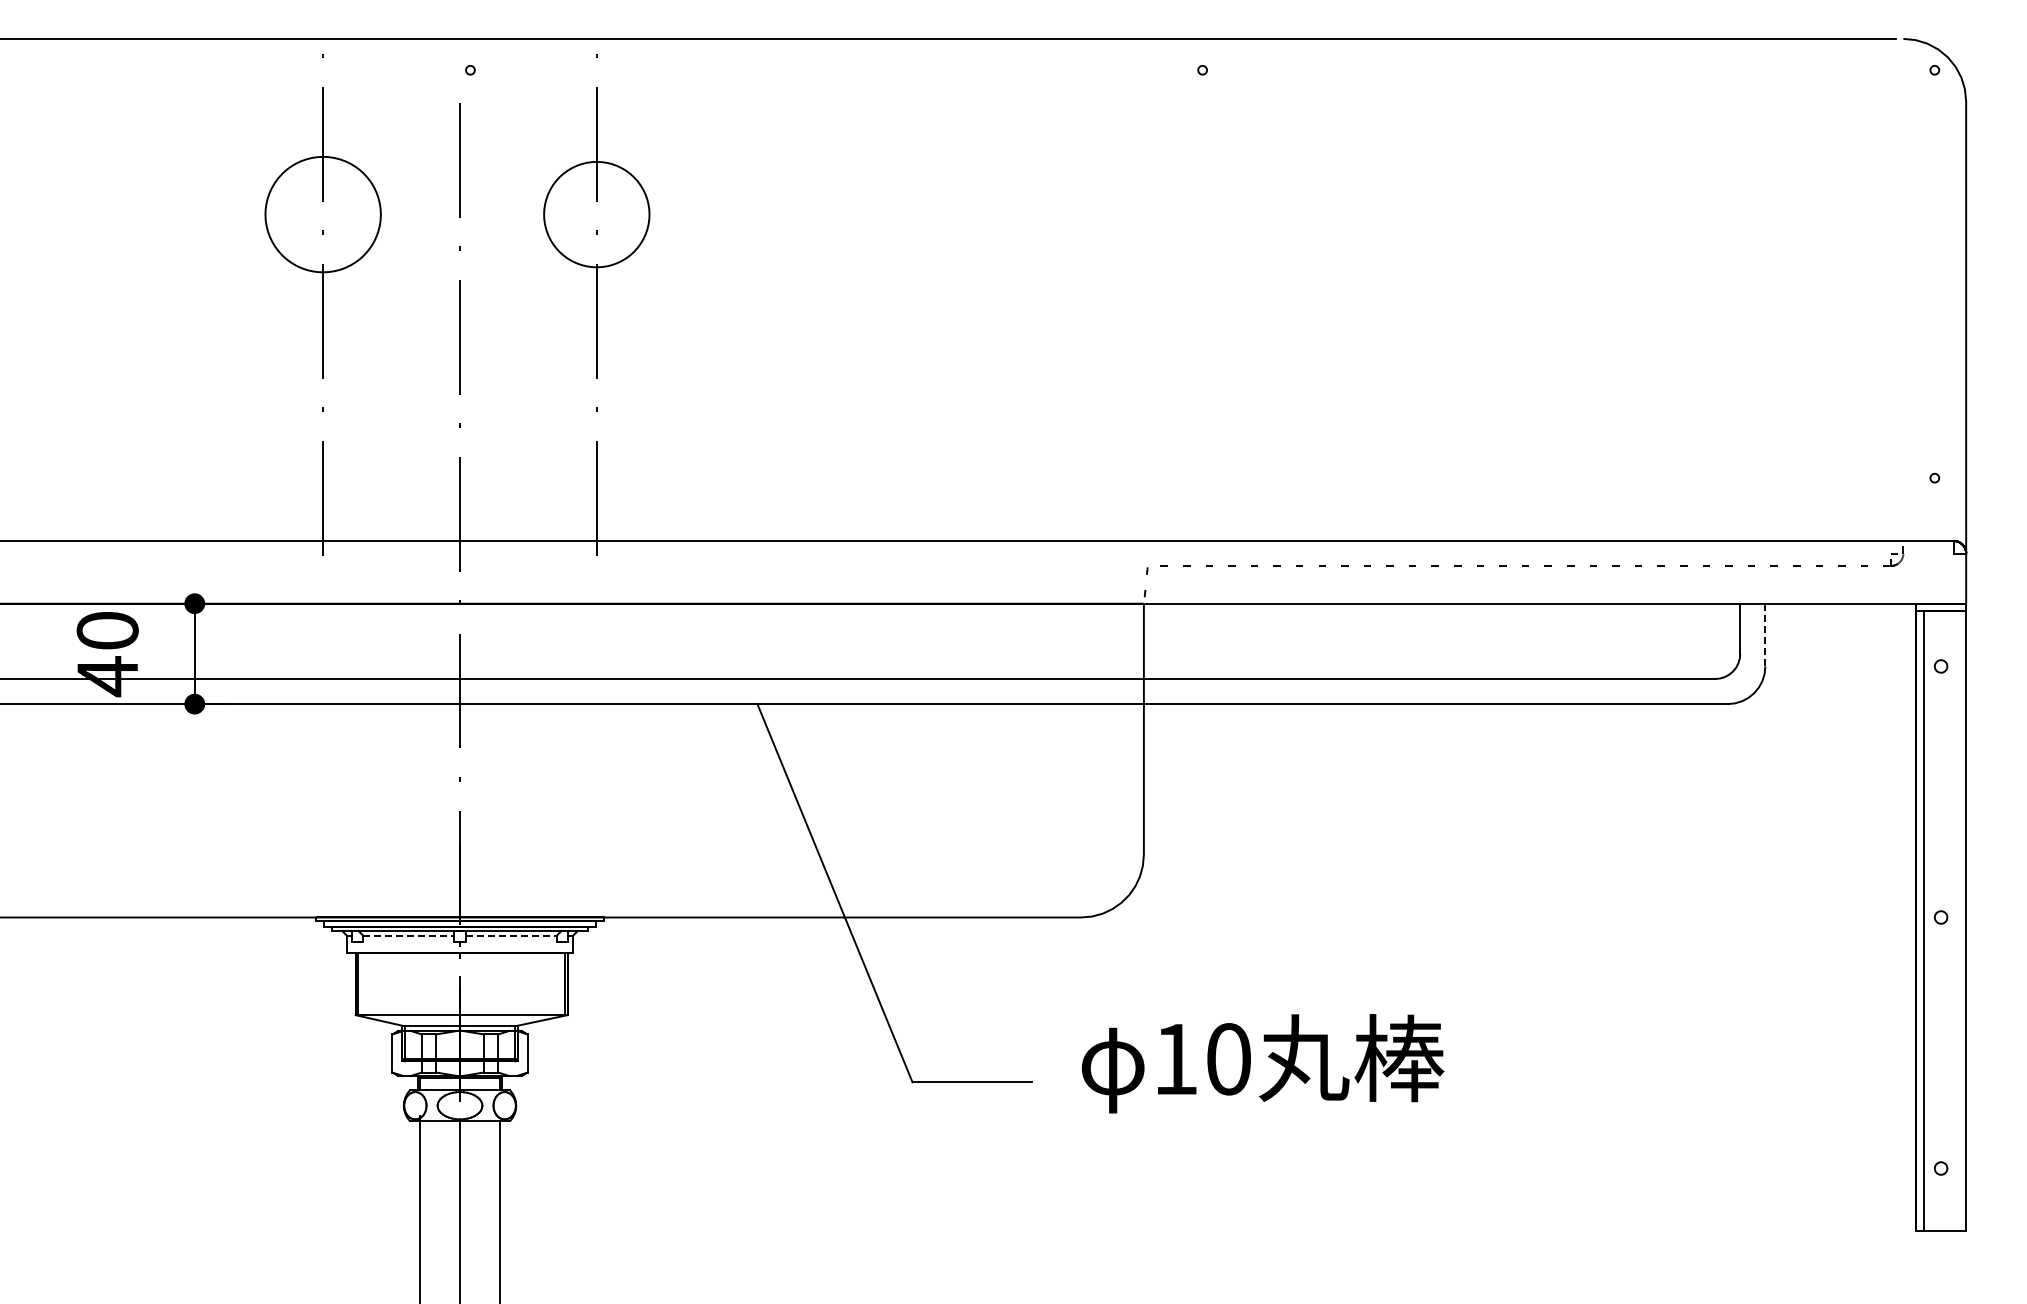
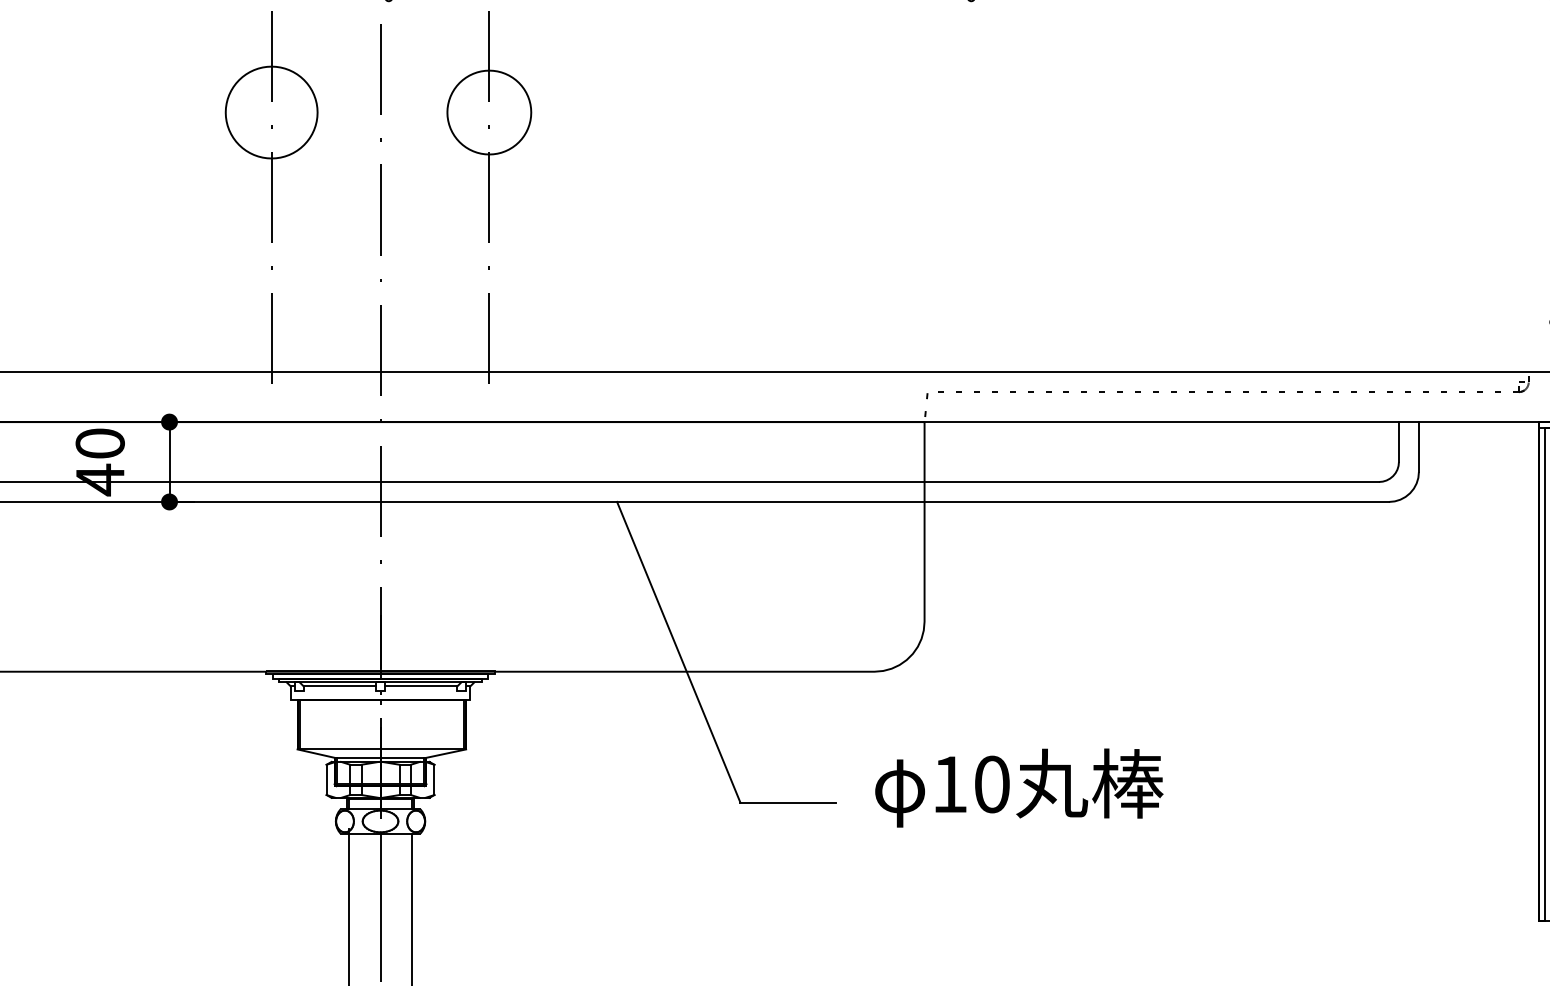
line: (1765, 635) -> (1419, 447), dashed -> solid
line: (409, 935) -> (340, 686), dashed -> solid
line: (511, 935) -> (421, 686), dashed -> solid

